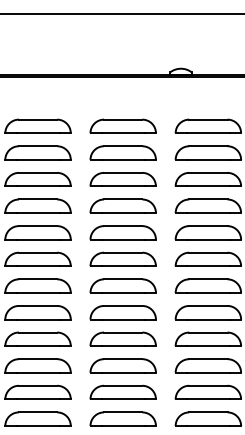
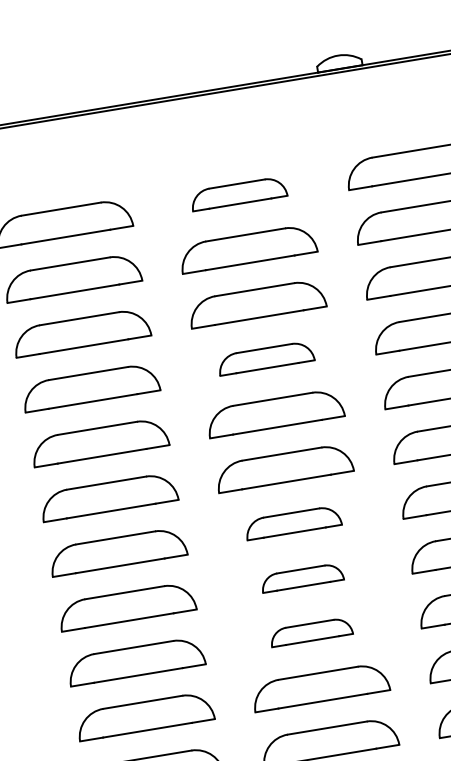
part: (122, 125) -> (237, 192), size x0.7
part: (122, 205) -> (264, 357), size x0.7
part: (122, 285) -> (291, 521), size x0.7
part: (122, 312) -> (300, 577), size x0.6
part: (122, 338) -> (309, 630), size x0.6

